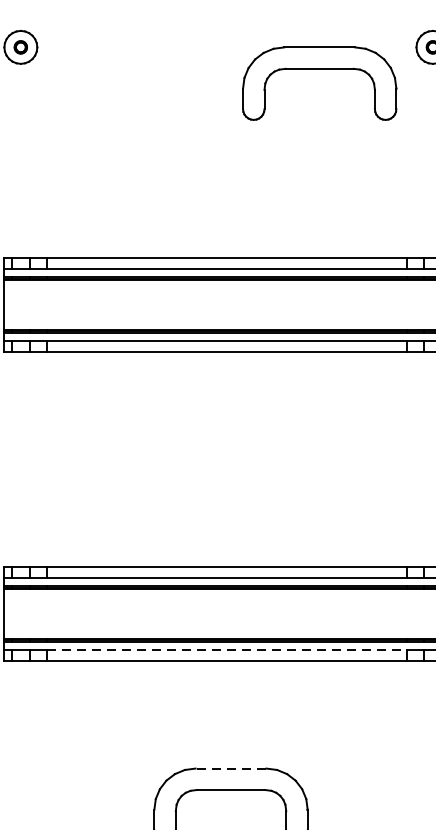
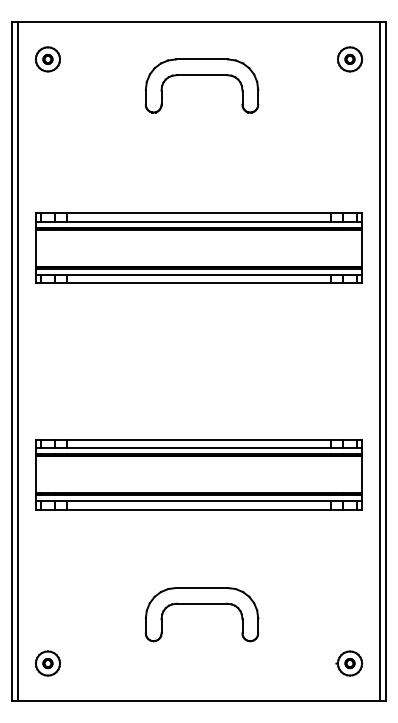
part: (319, 69) -> (201, 75), moved
line: (227, 650) -> (199, 501), dashed -> solid
line: (231, 769) -> (202, 588), dashed -> solid

